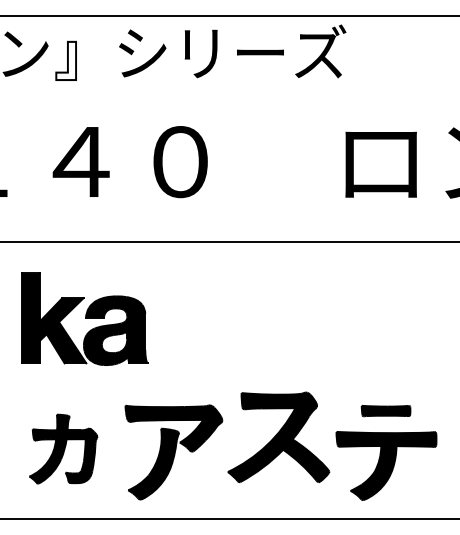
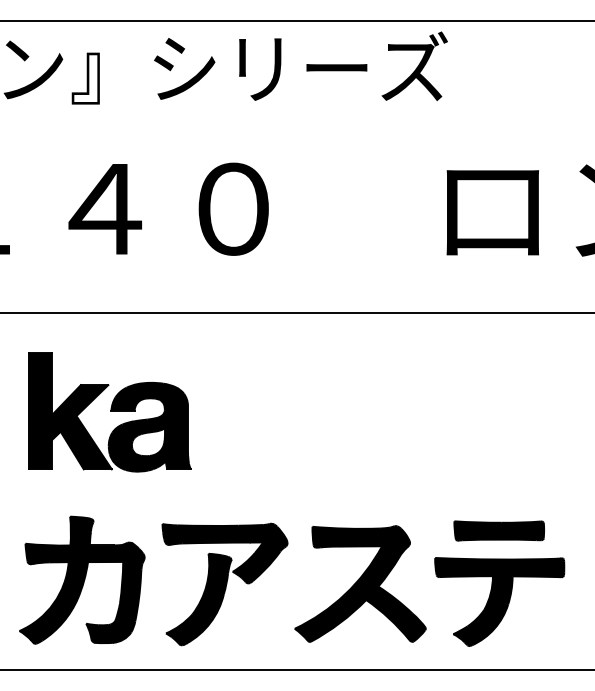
part: (385, 410) -> (498, 530), size x1.43
part: (278, 436) -> (360, 583), moved
part: (63, 448) -> (82, 579), size x1.43

